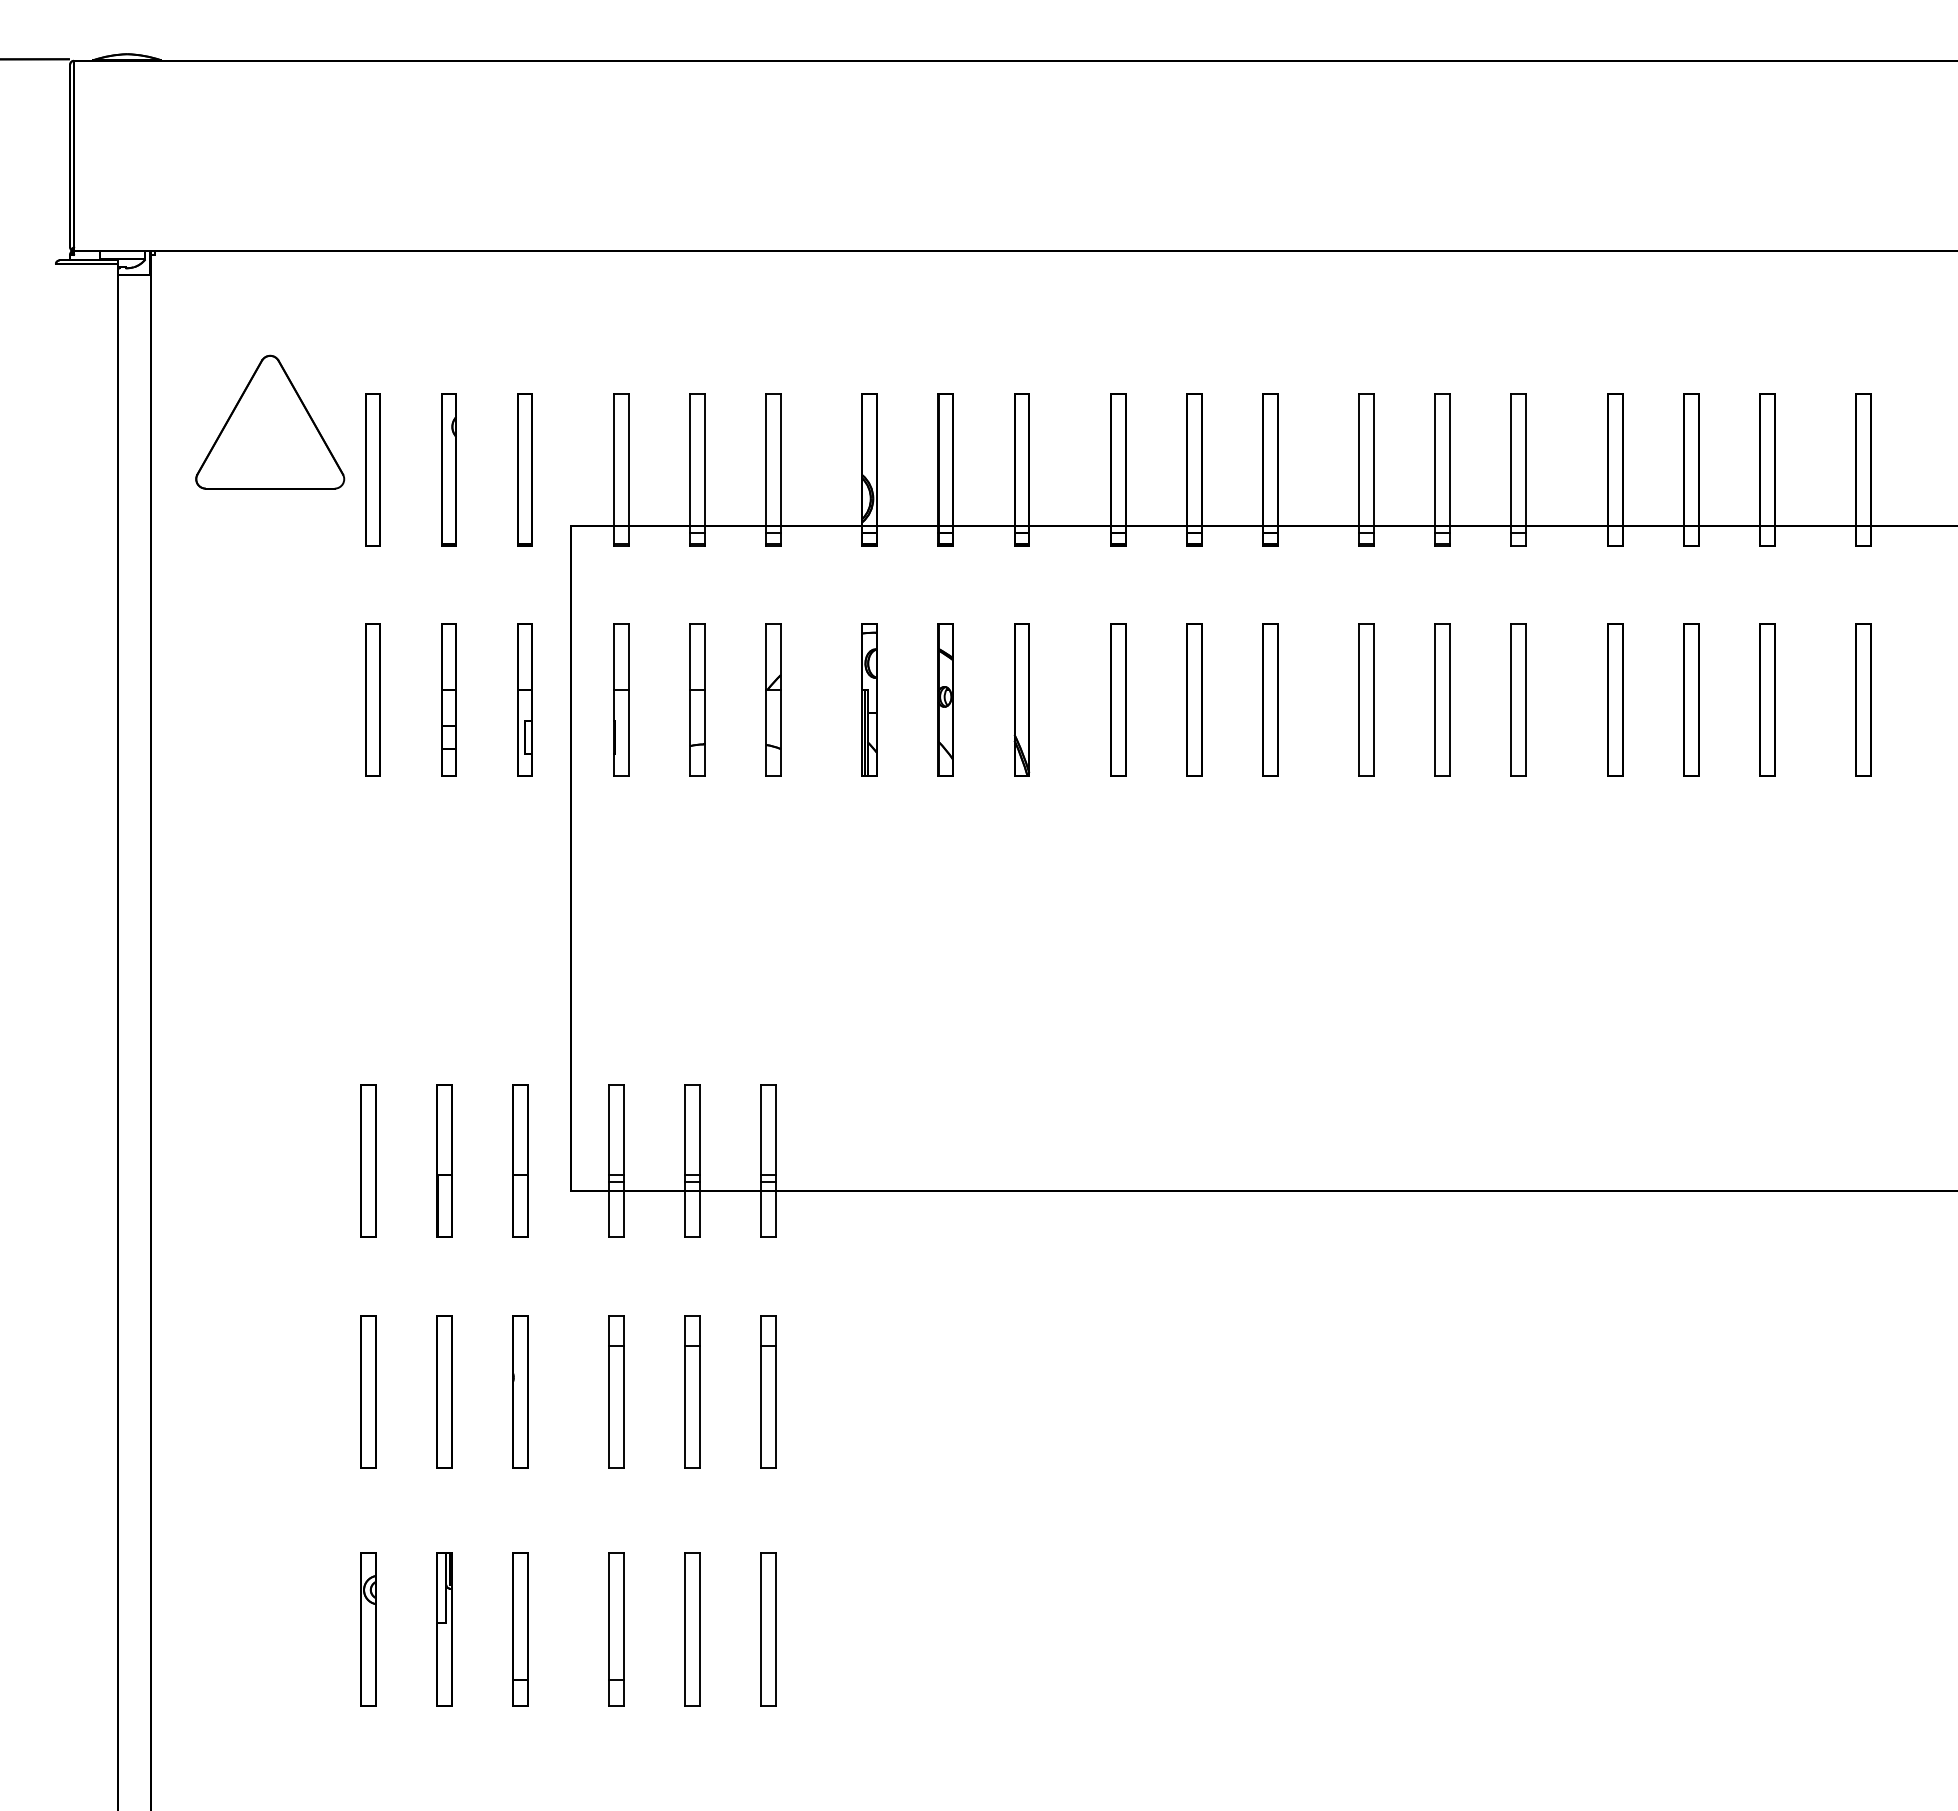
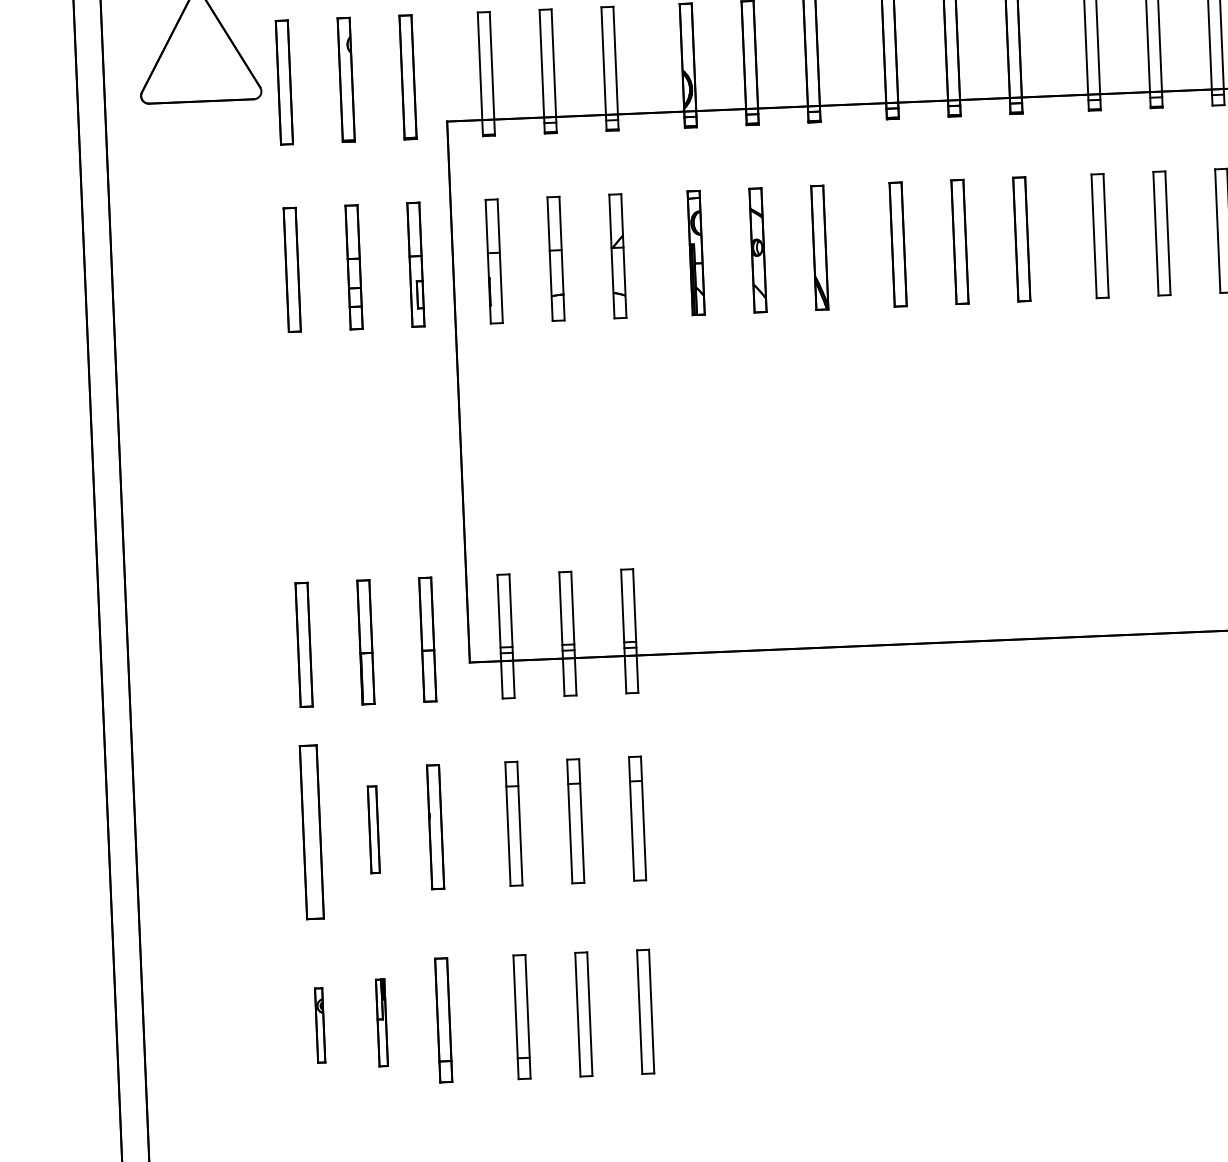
part: (368, 1391) -> (312, 832), size x1.4
part: (444, 1391) -> (374, 829), size x0.7
part: (368, 1629) -> (320, 1025), size x0.6
part: (444, 1629) -> (382, 1022), size x0.7

